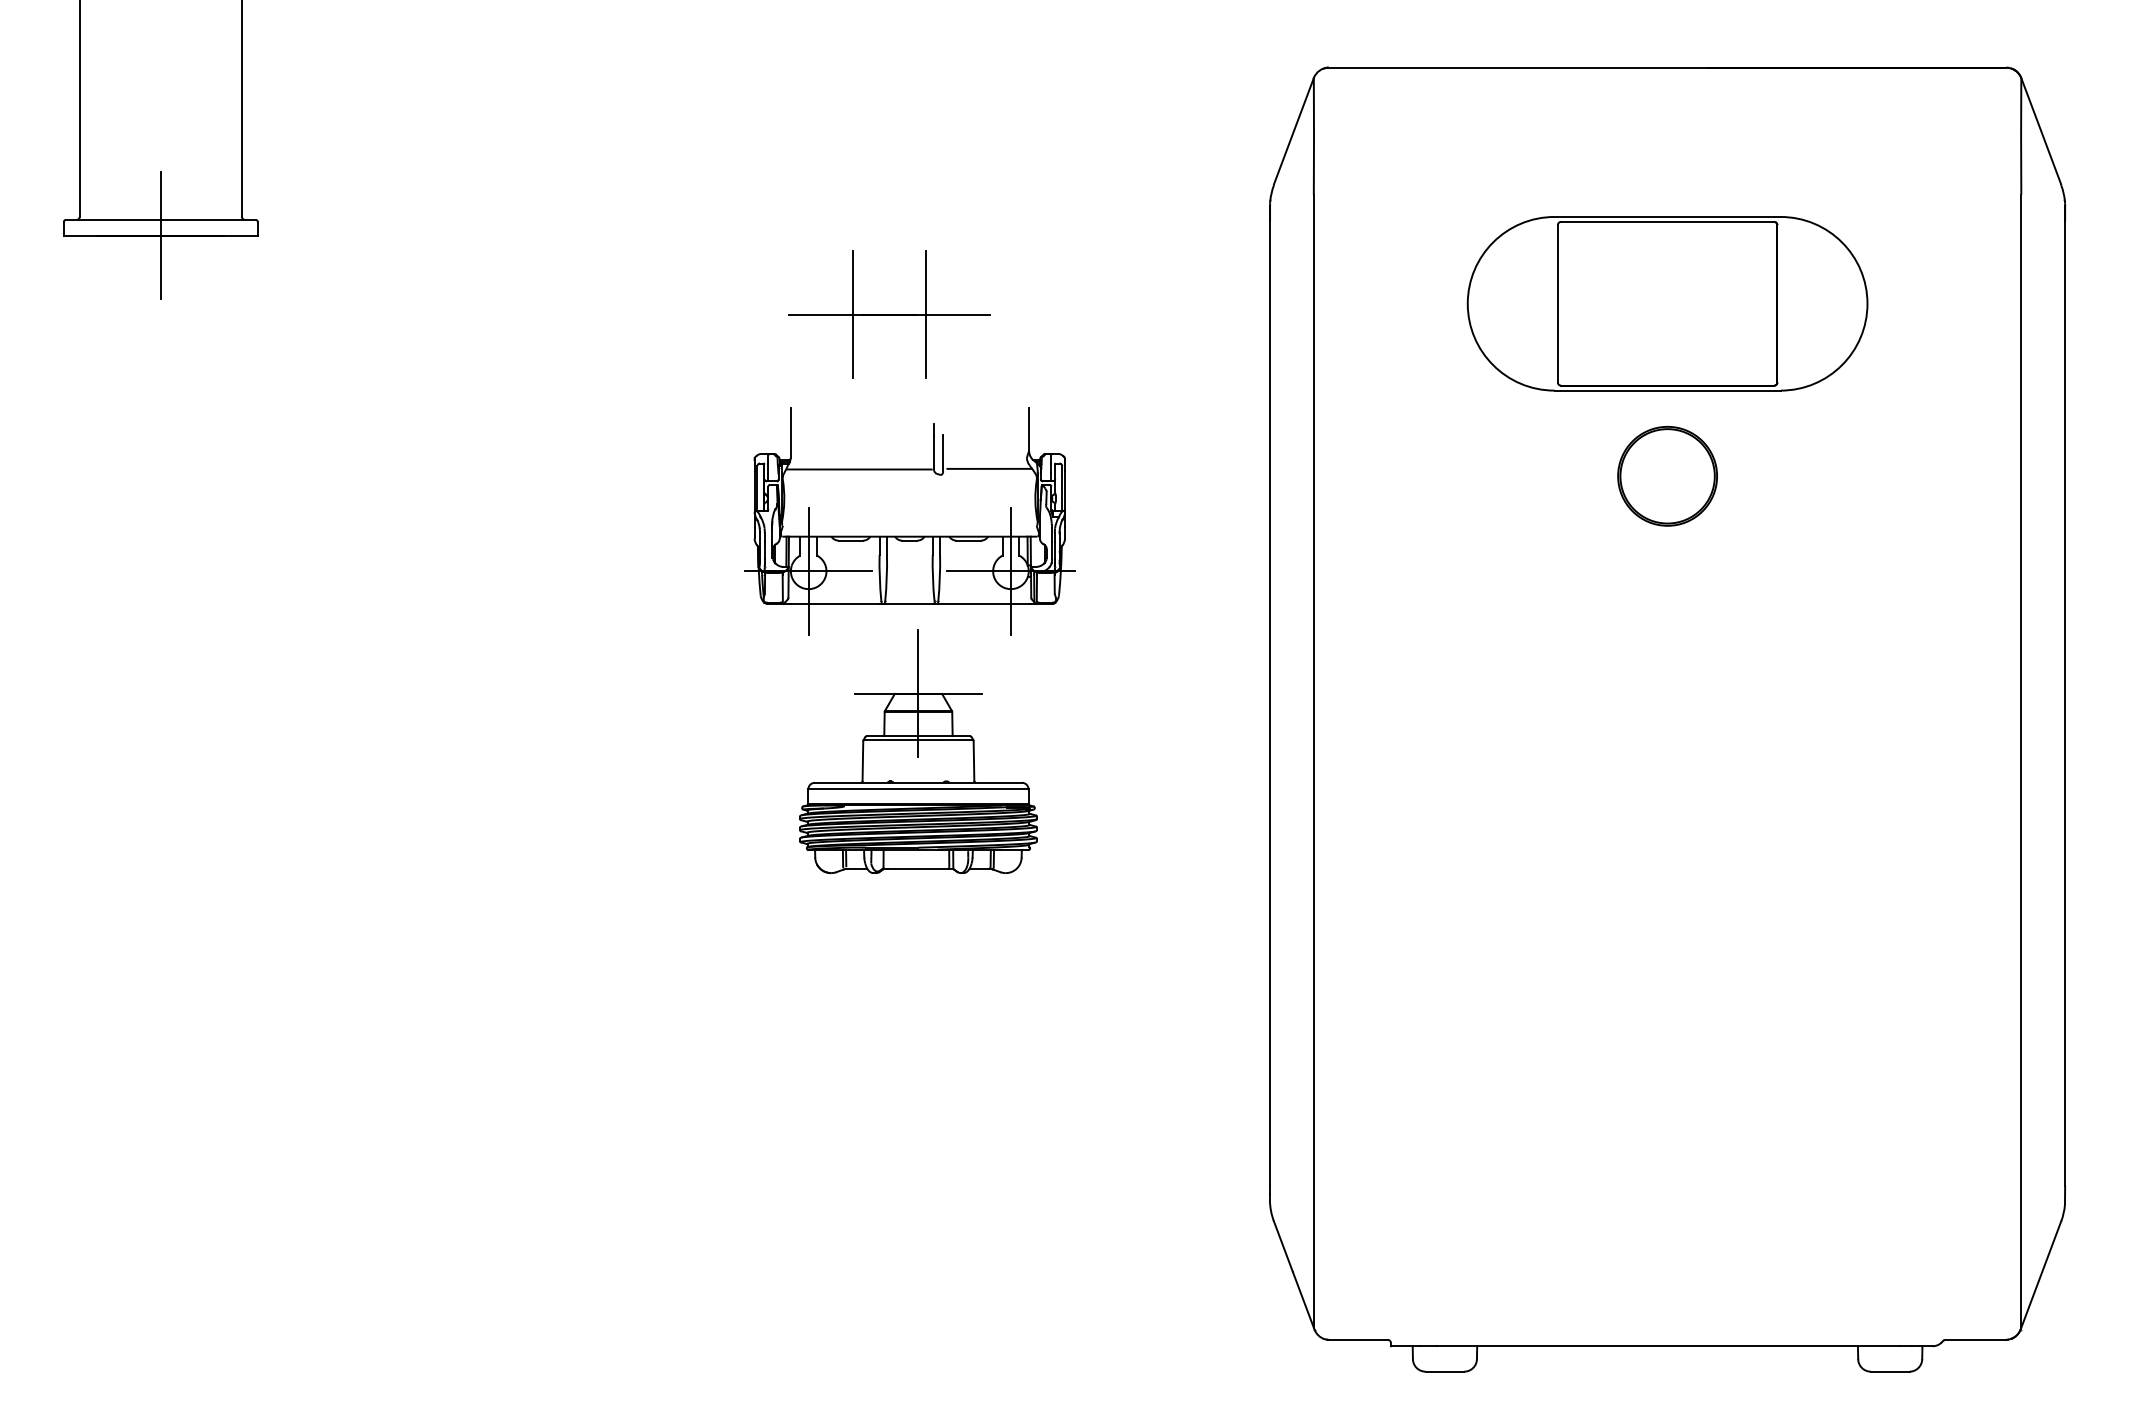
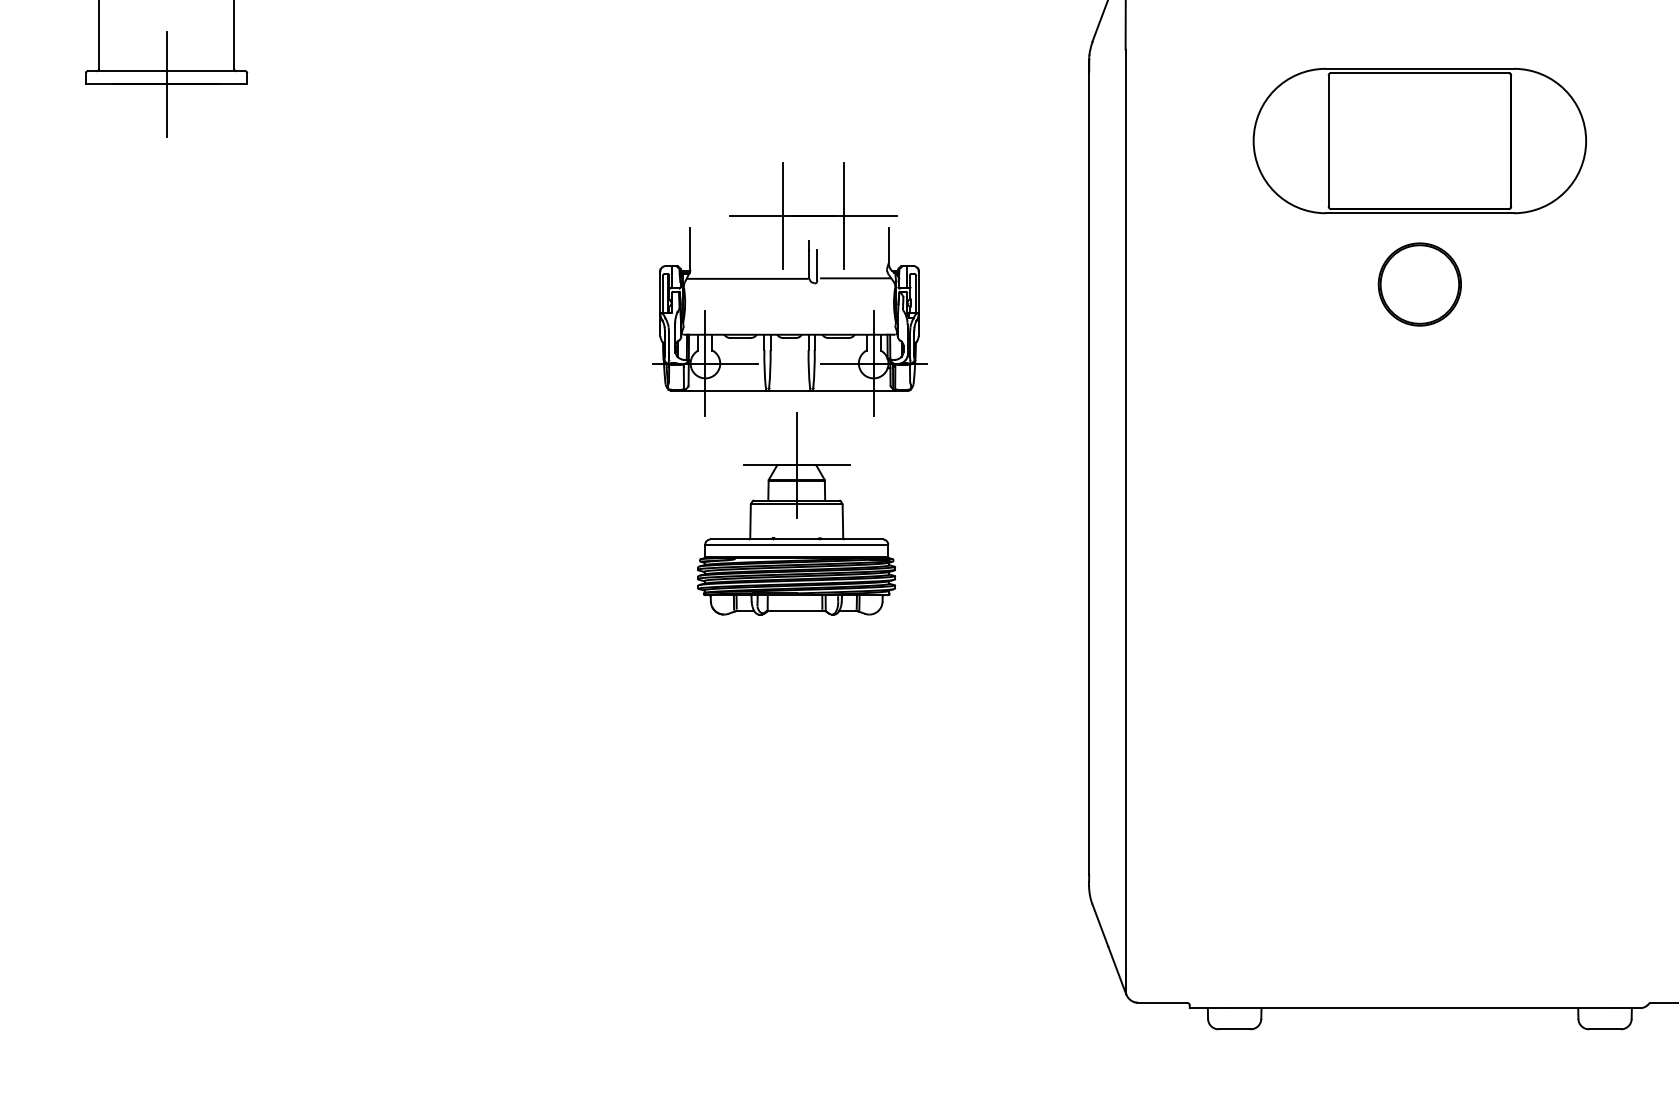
part: (889, 314) -> (813, 215), moved

